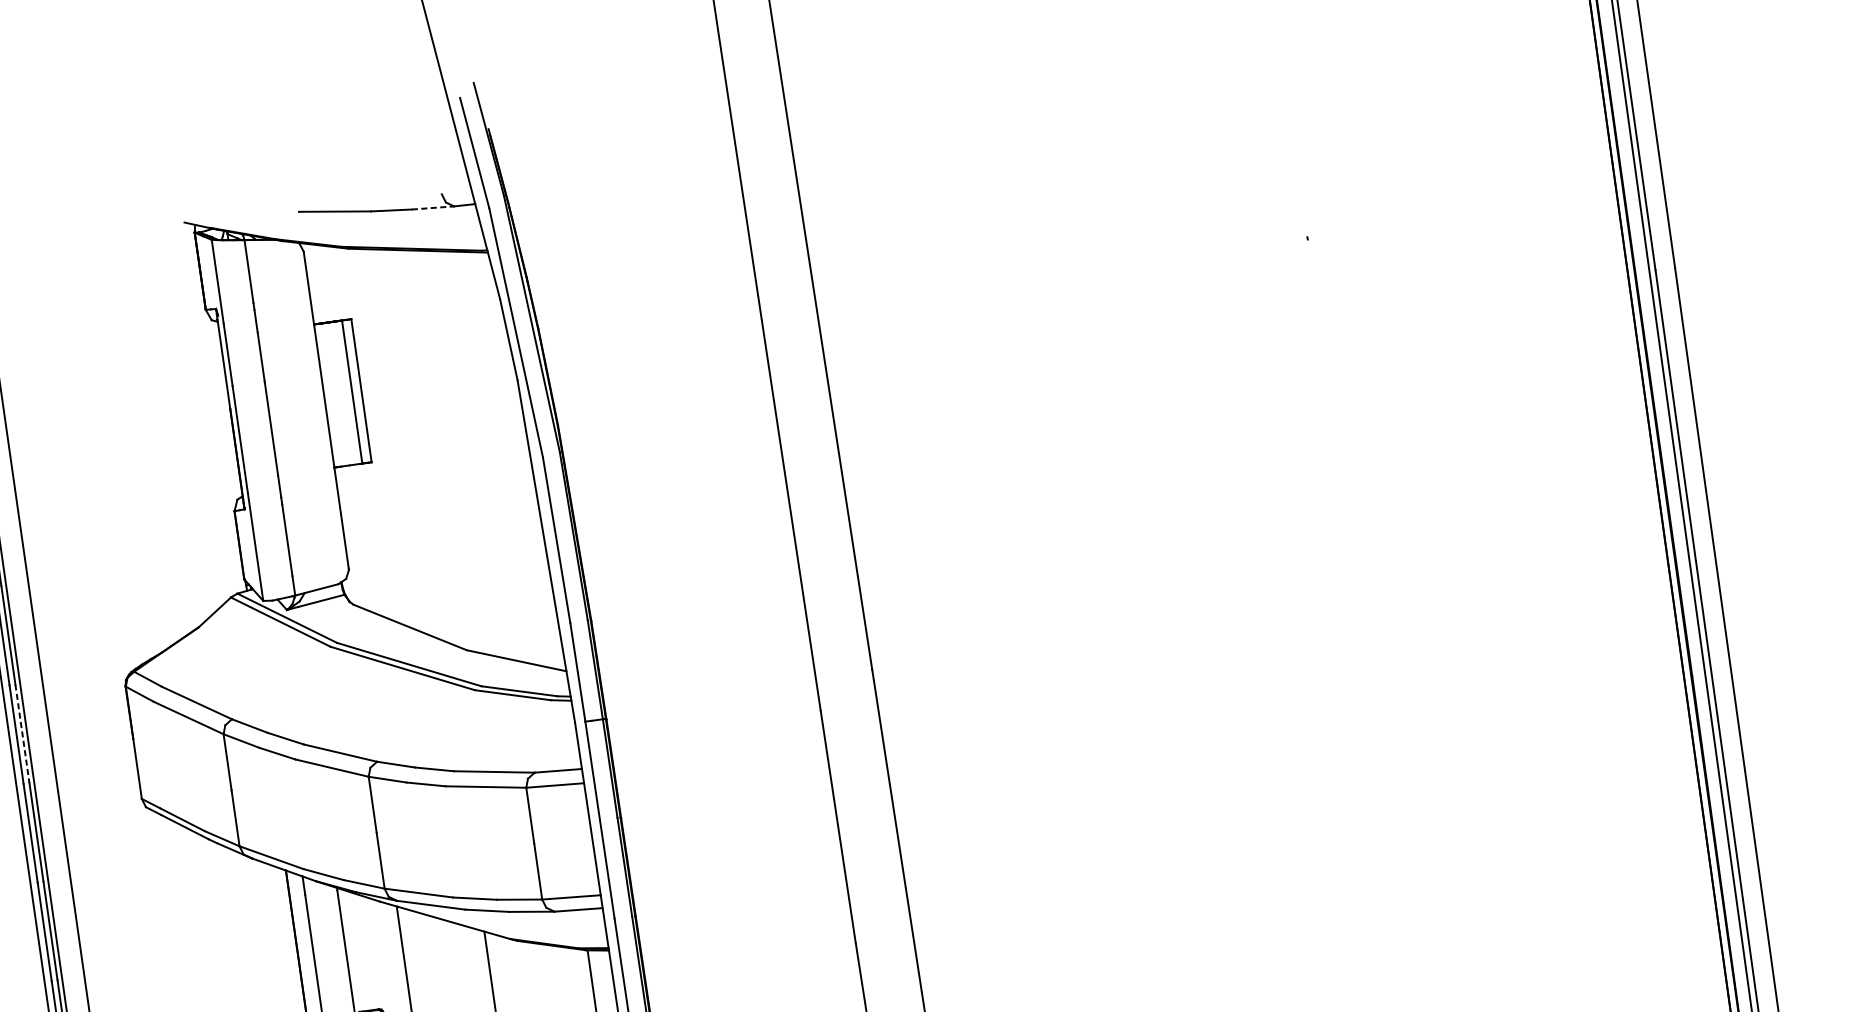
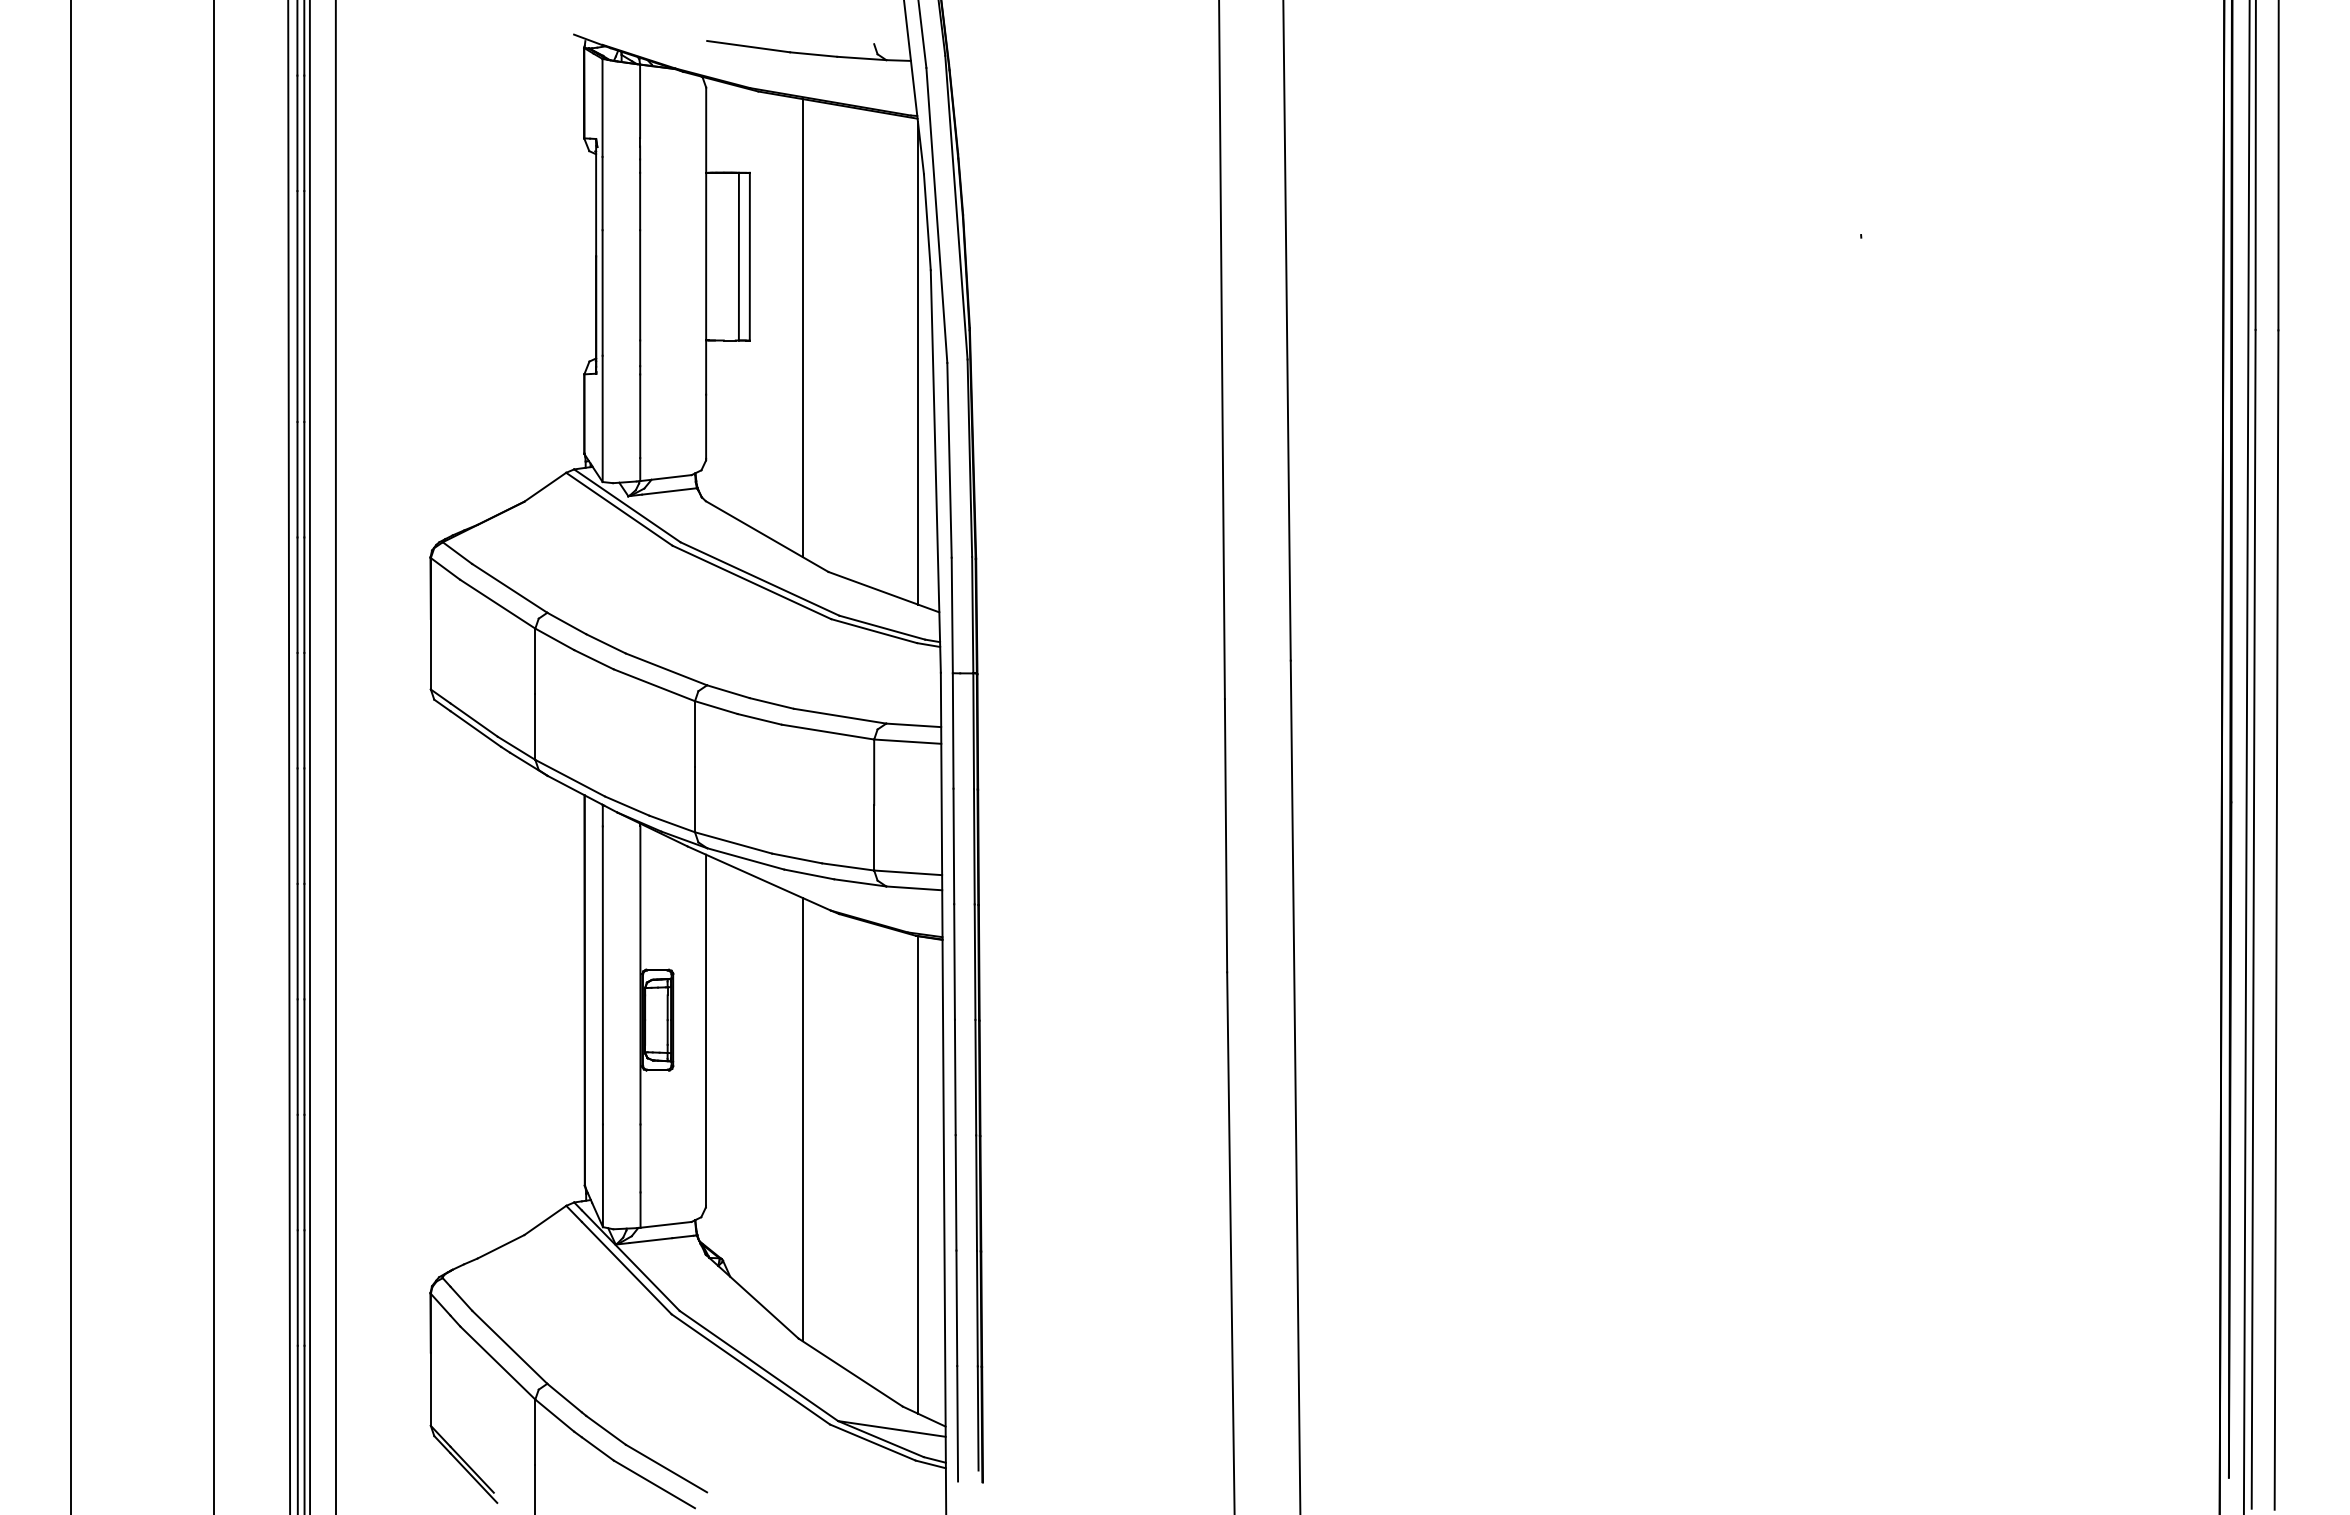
line: (432, 208) -> (861, 58), dashed -> solid
line: (415, 444) -> (802, 327), added
line: (518, 461) -> (918, 363), added
line: (22, 734) -> (304, 595), dashed -> solid

